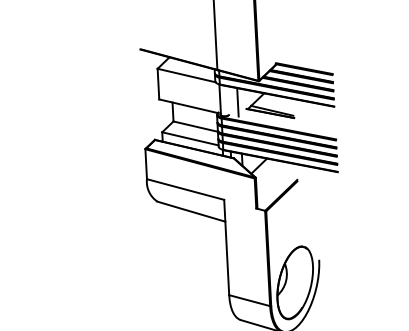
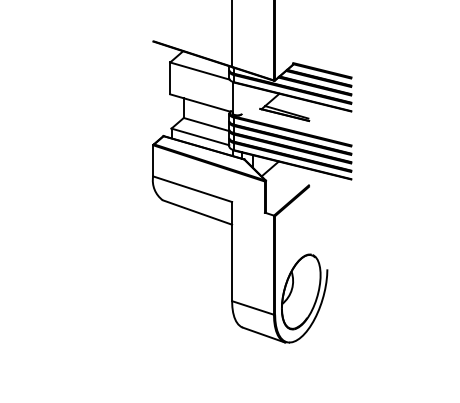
line: (237, 102) -> (251, 101), removed

